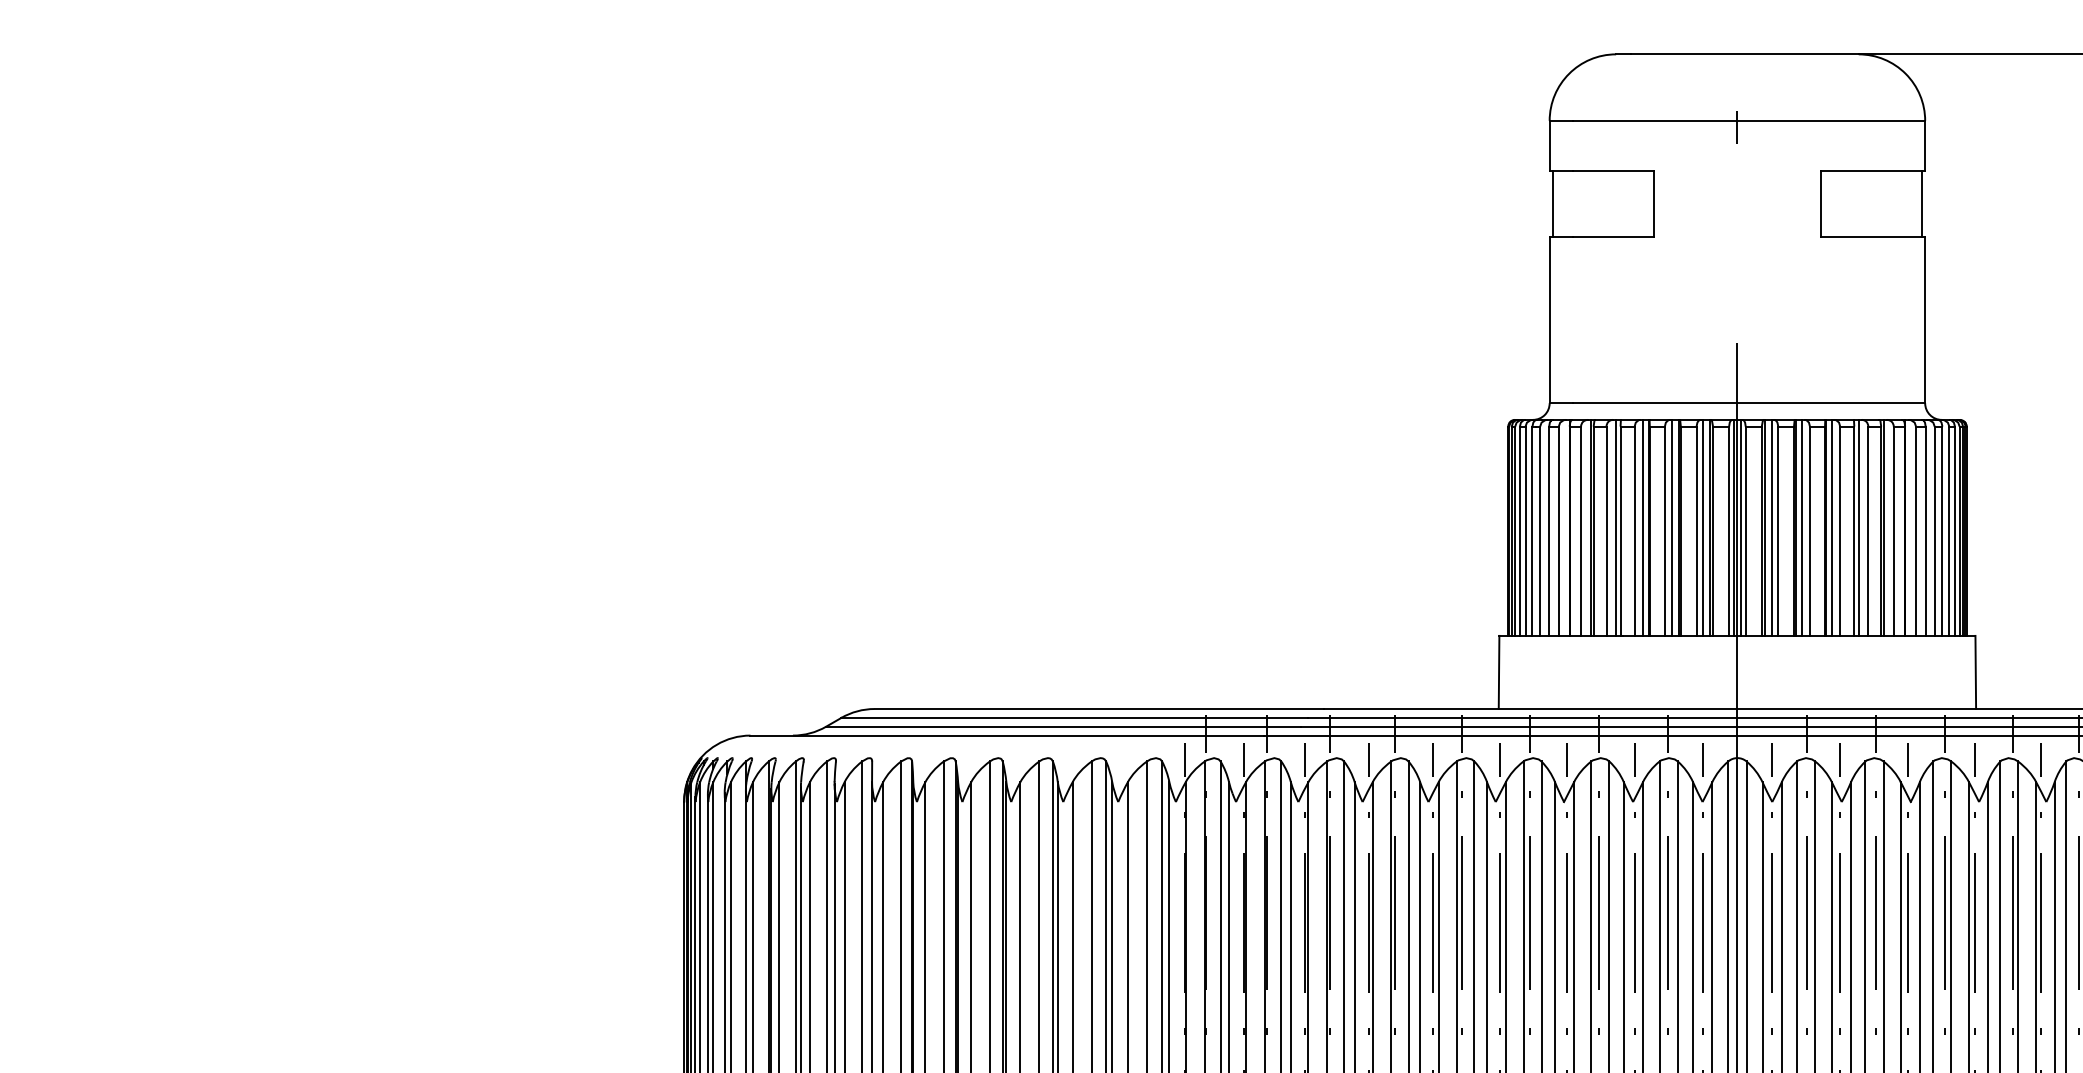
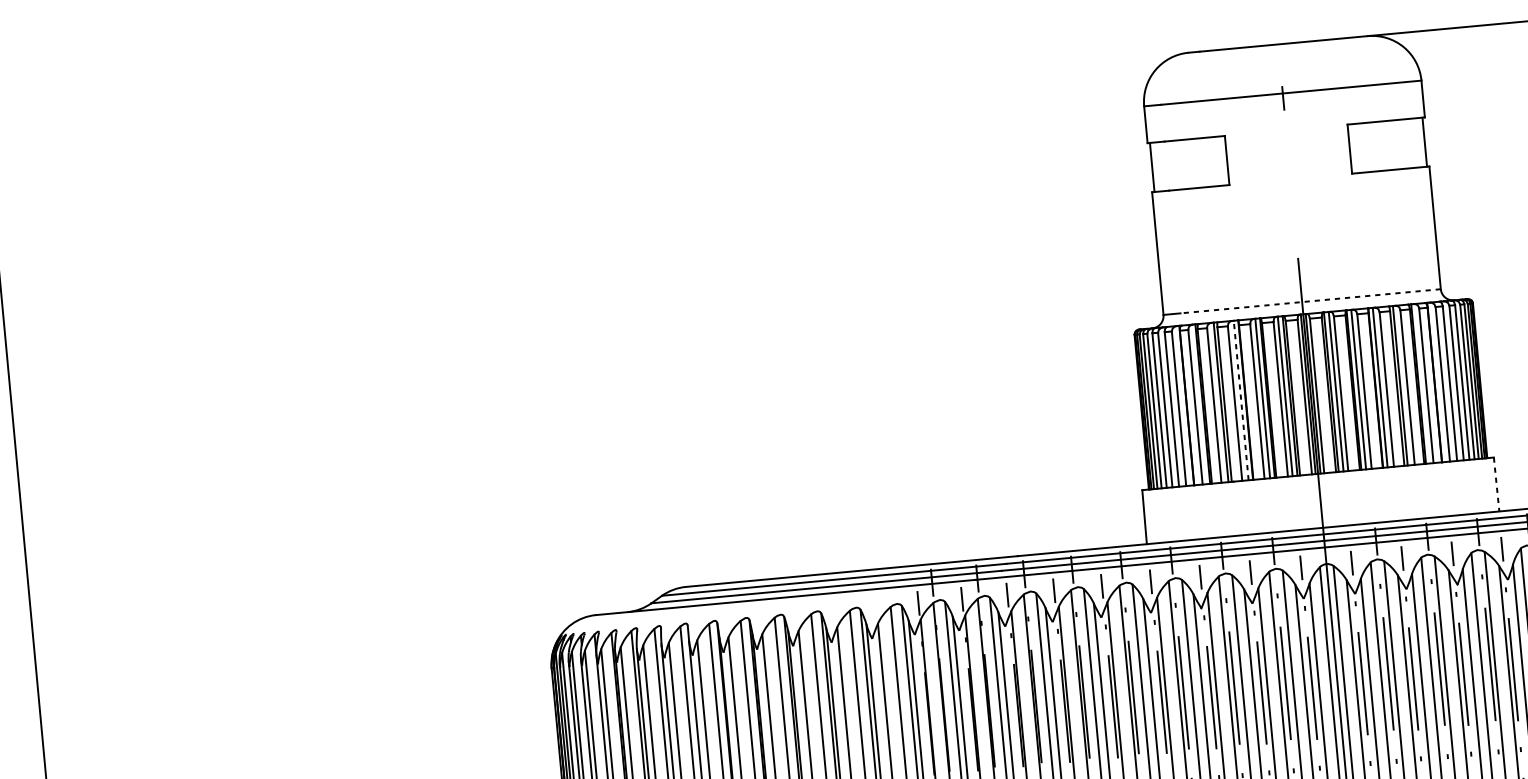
line: (1748, 403) -> (1310, 301), solid -> dashed
line: (1643, 527) -> (1241, 400), solid -> dashed
line: (1975, 672) -> (1496, 484), solid -> dashed

